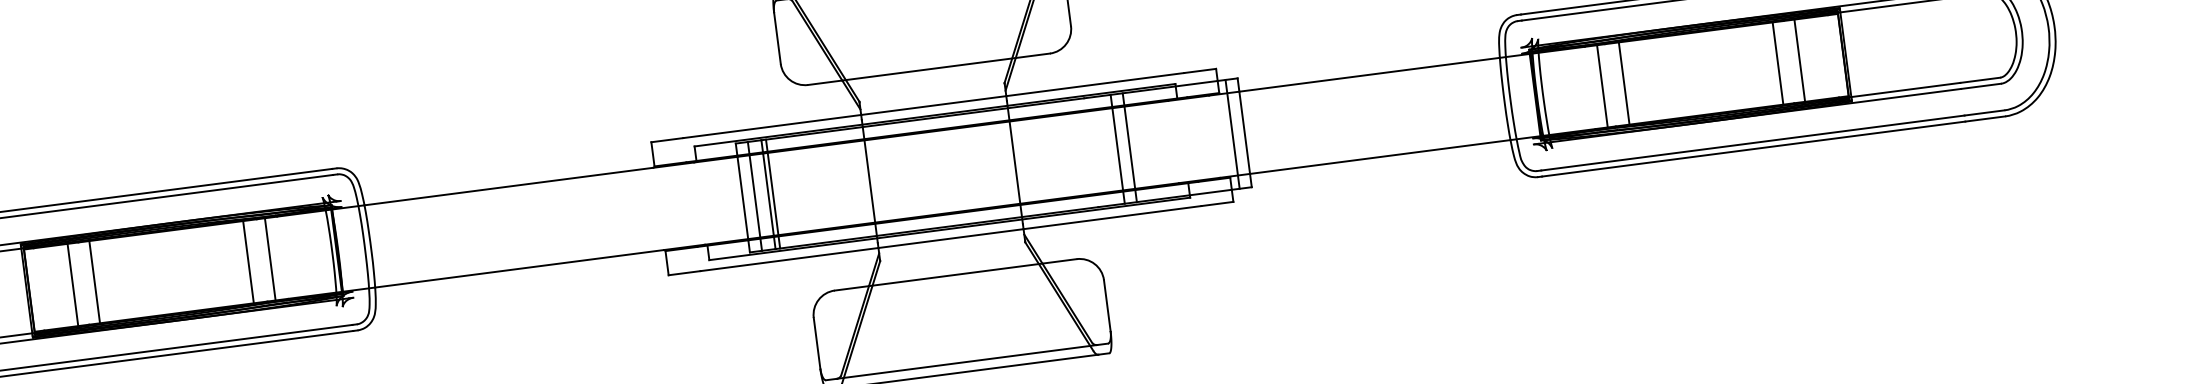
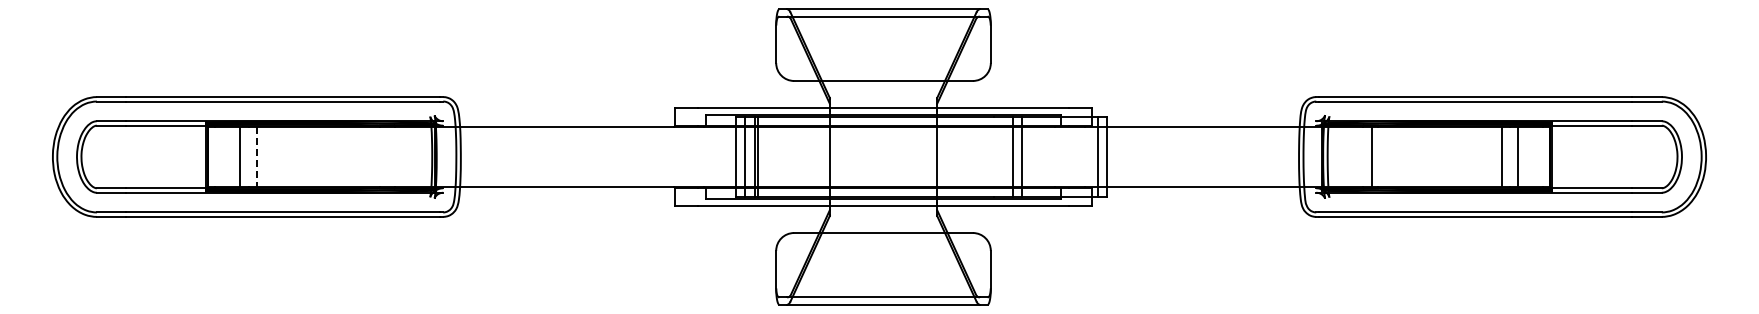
line: (1623, 82) -> (1387, 156), removed
line: (270, 258) -> (386, 156), removed
line: (248, 261) -> (370, 156), removed
line: (94, 282) -> (256, 157), solid -> dashed

